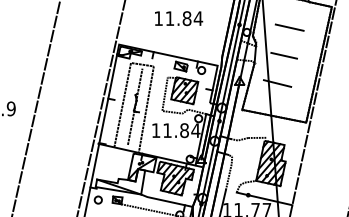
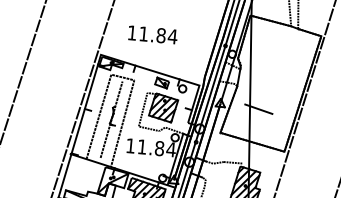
text: (179, 18) -> (153, 34), moved
line: (289, 27) -> (276, 53), removed
line: (284, 55) -> (268, 81), removed

